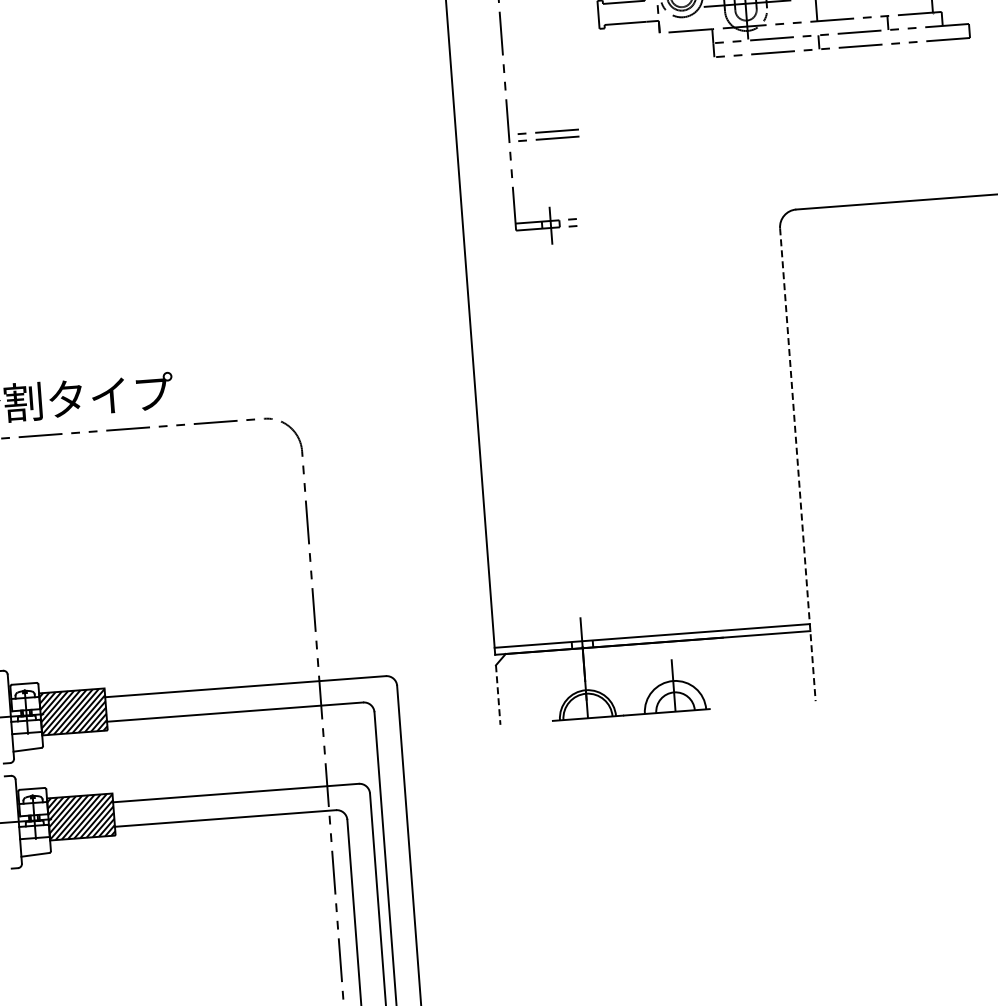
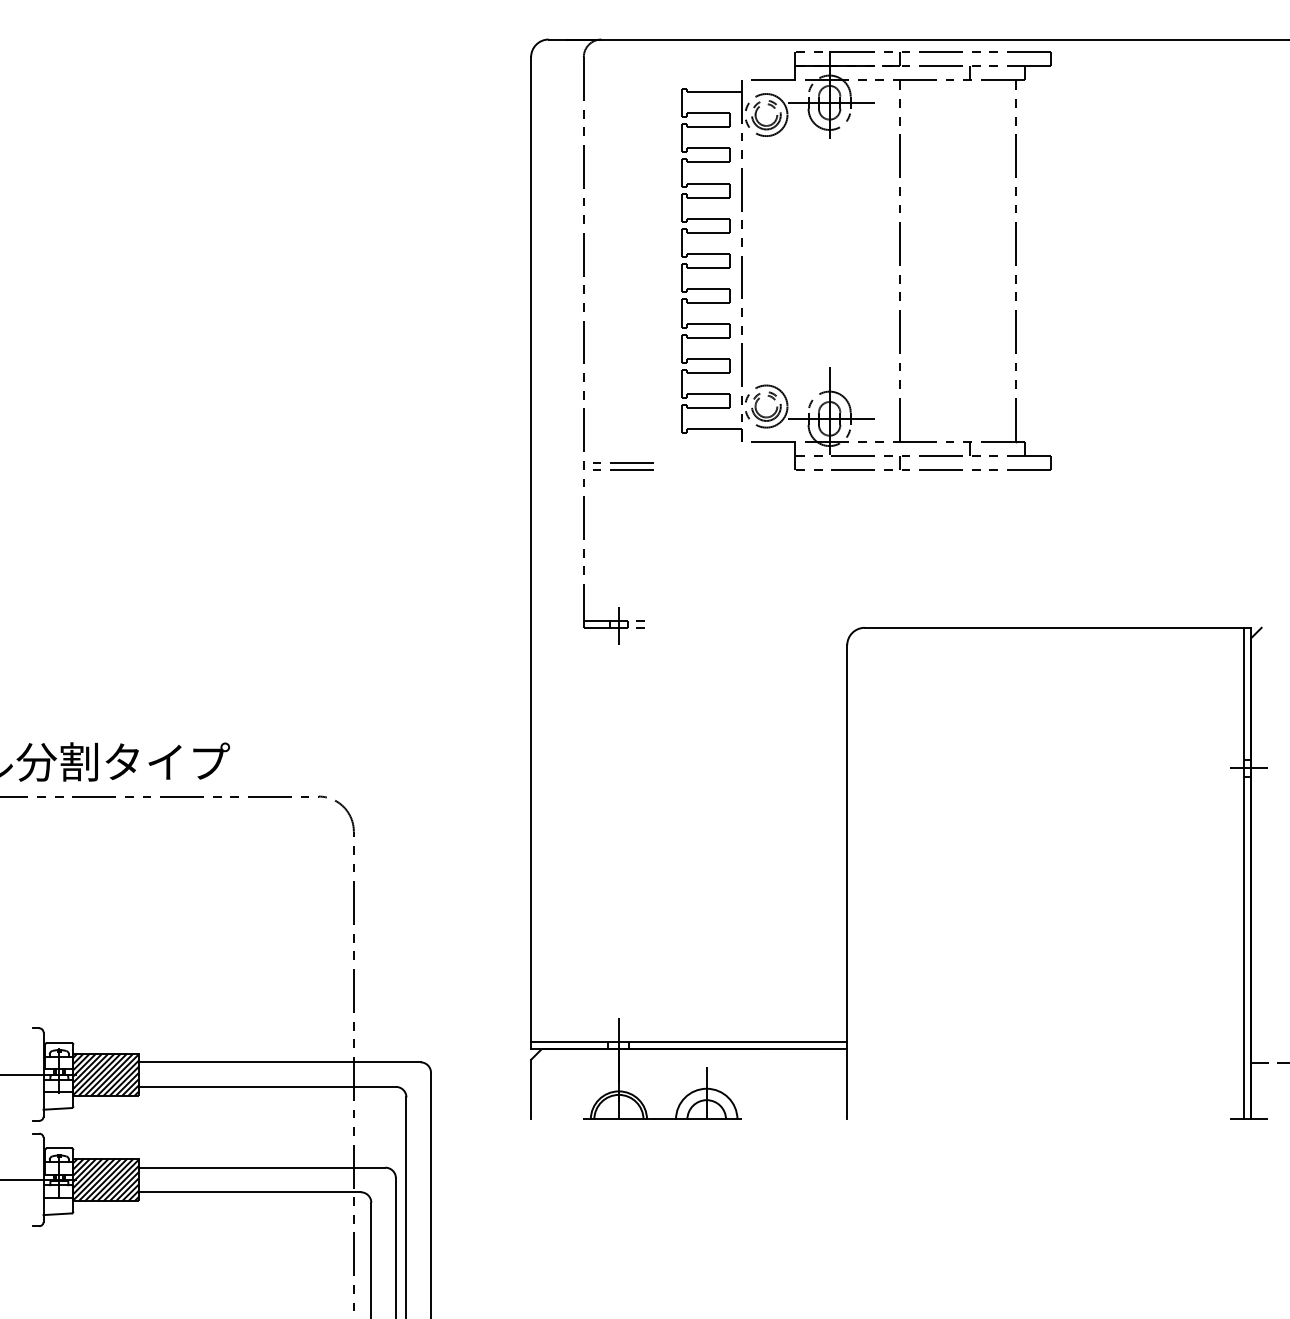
part: (548, 135) -> (623, 466), moved
line: (798, 464) -> (847, 882), dashed -> solid
line: (498, 694) -> (531, 1089), dashed -> solid

